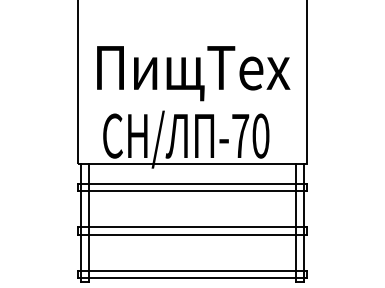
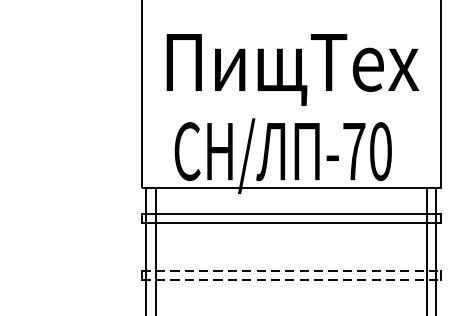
line: (192, 227) -> (291, 270), solid -> dashed
line: (192, 234) -> (291, 280), solid -> dashed

